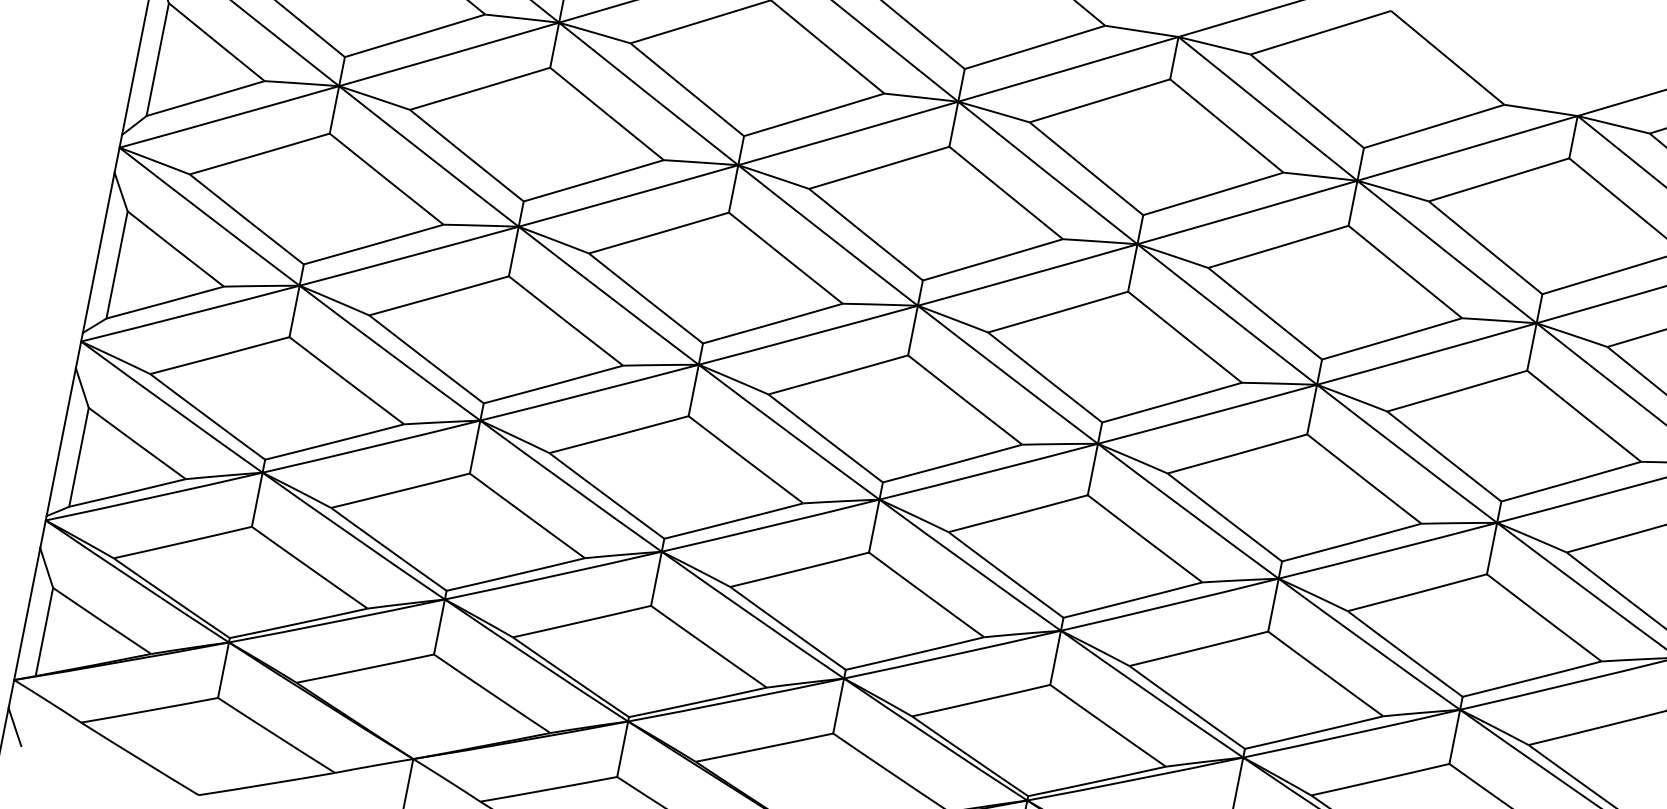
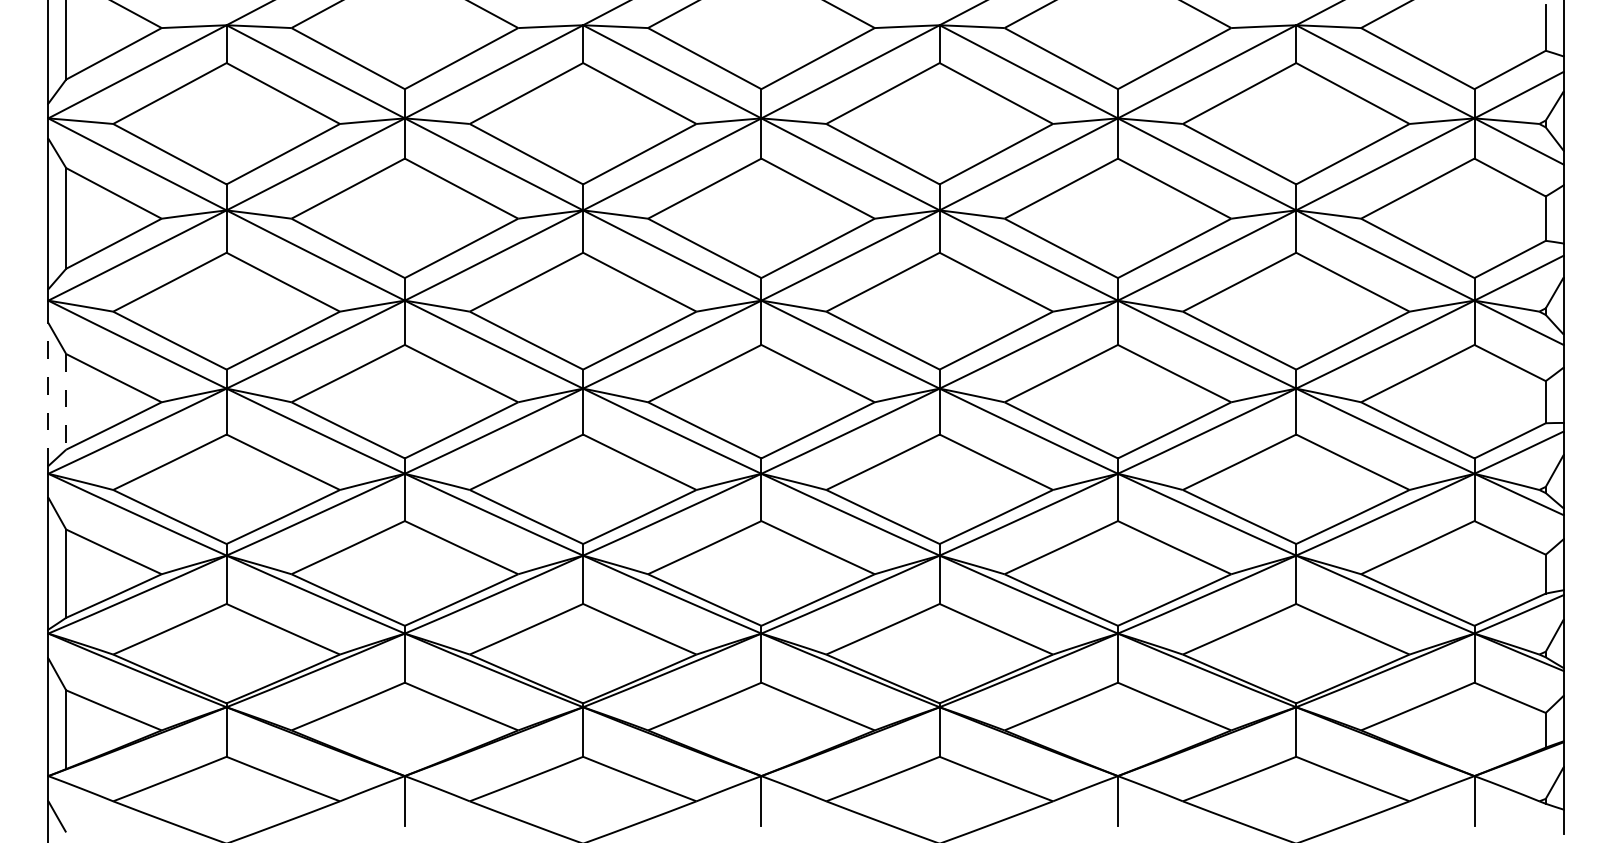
line: (98, 252) -> (48, 394), solid -> dashed
line: (117, 264) -> (66, 401), solid -> dashed

